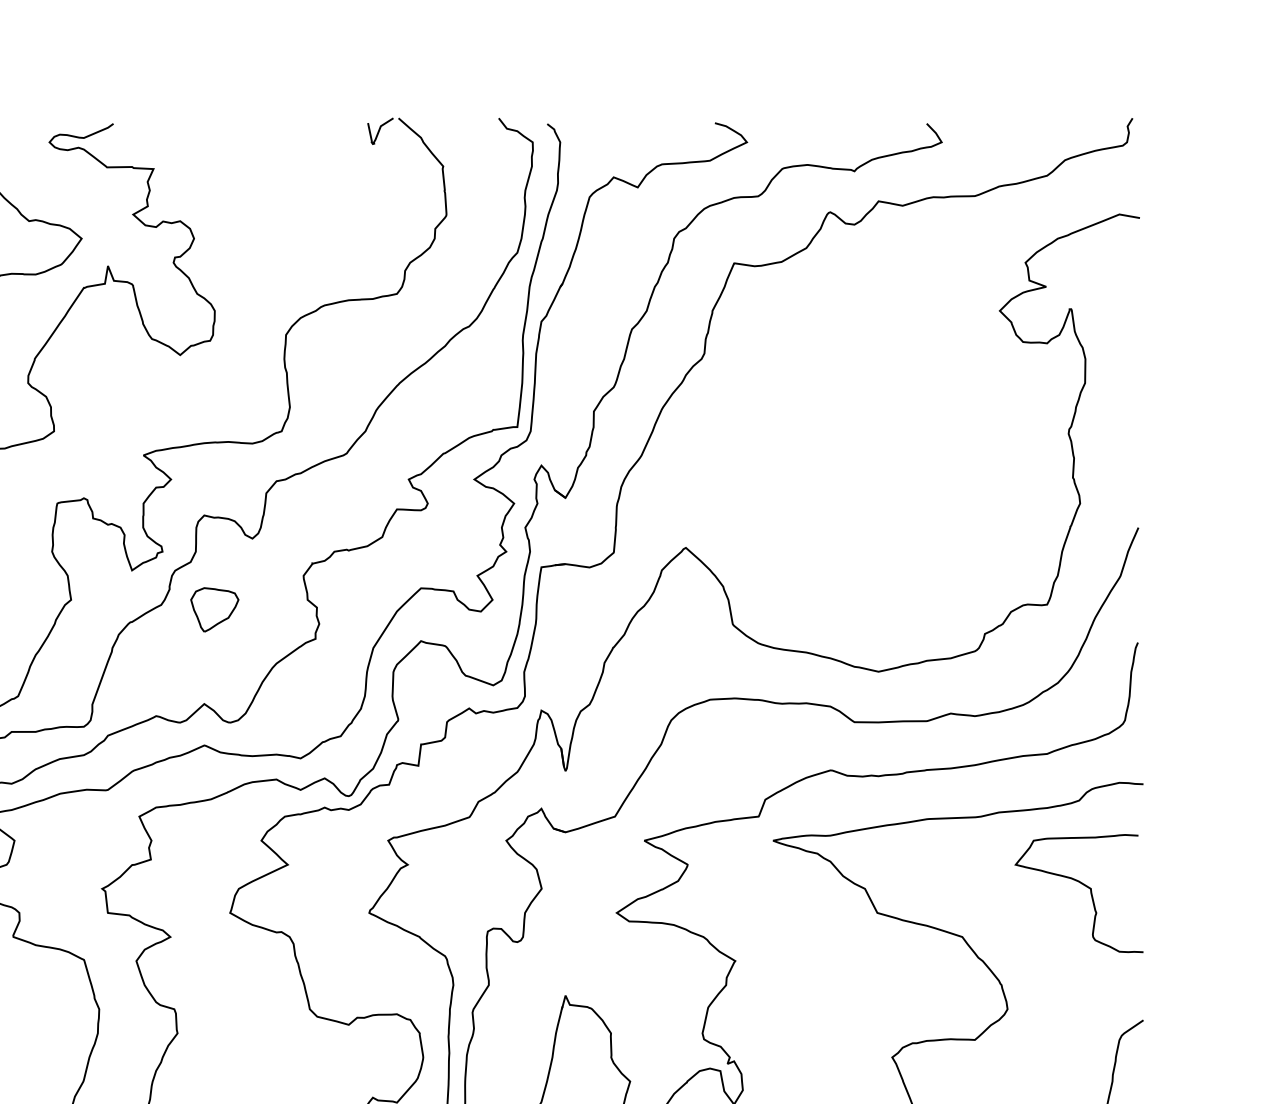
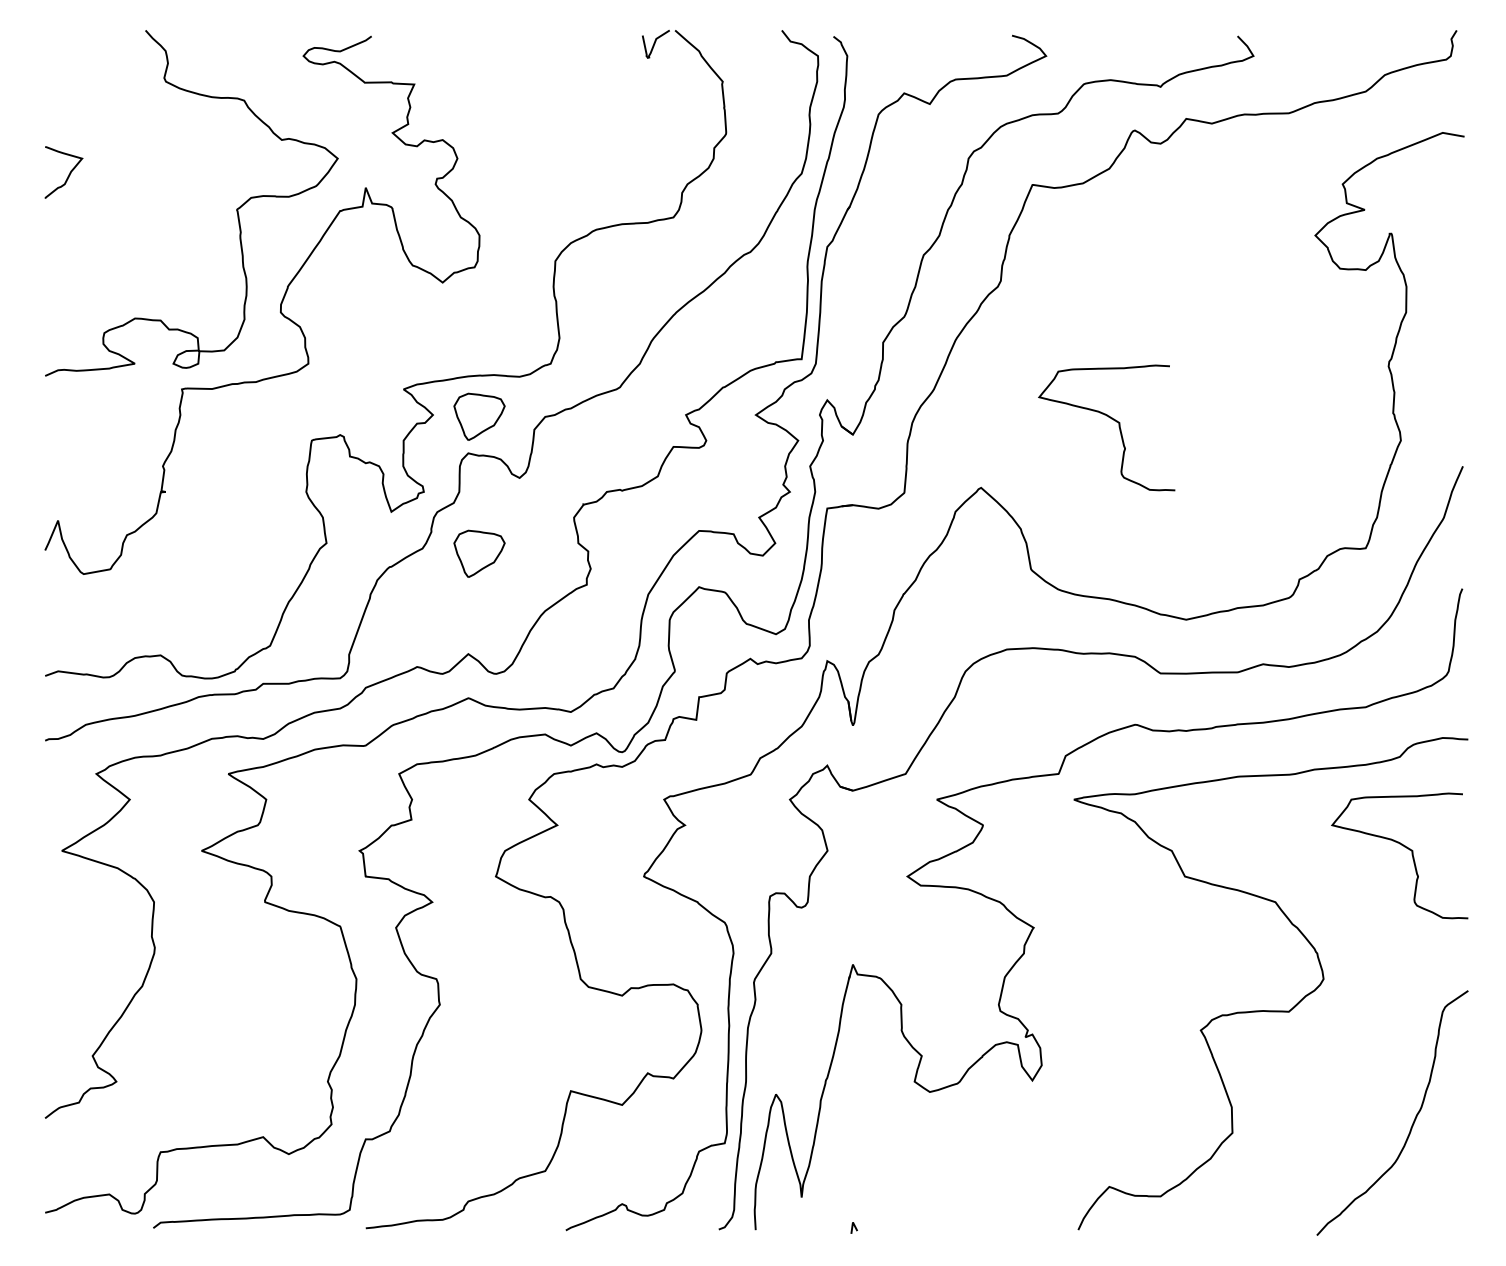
part: (214, 480) -> (479, 416), added
curve: (808, 483) -> (1111, 419), added

